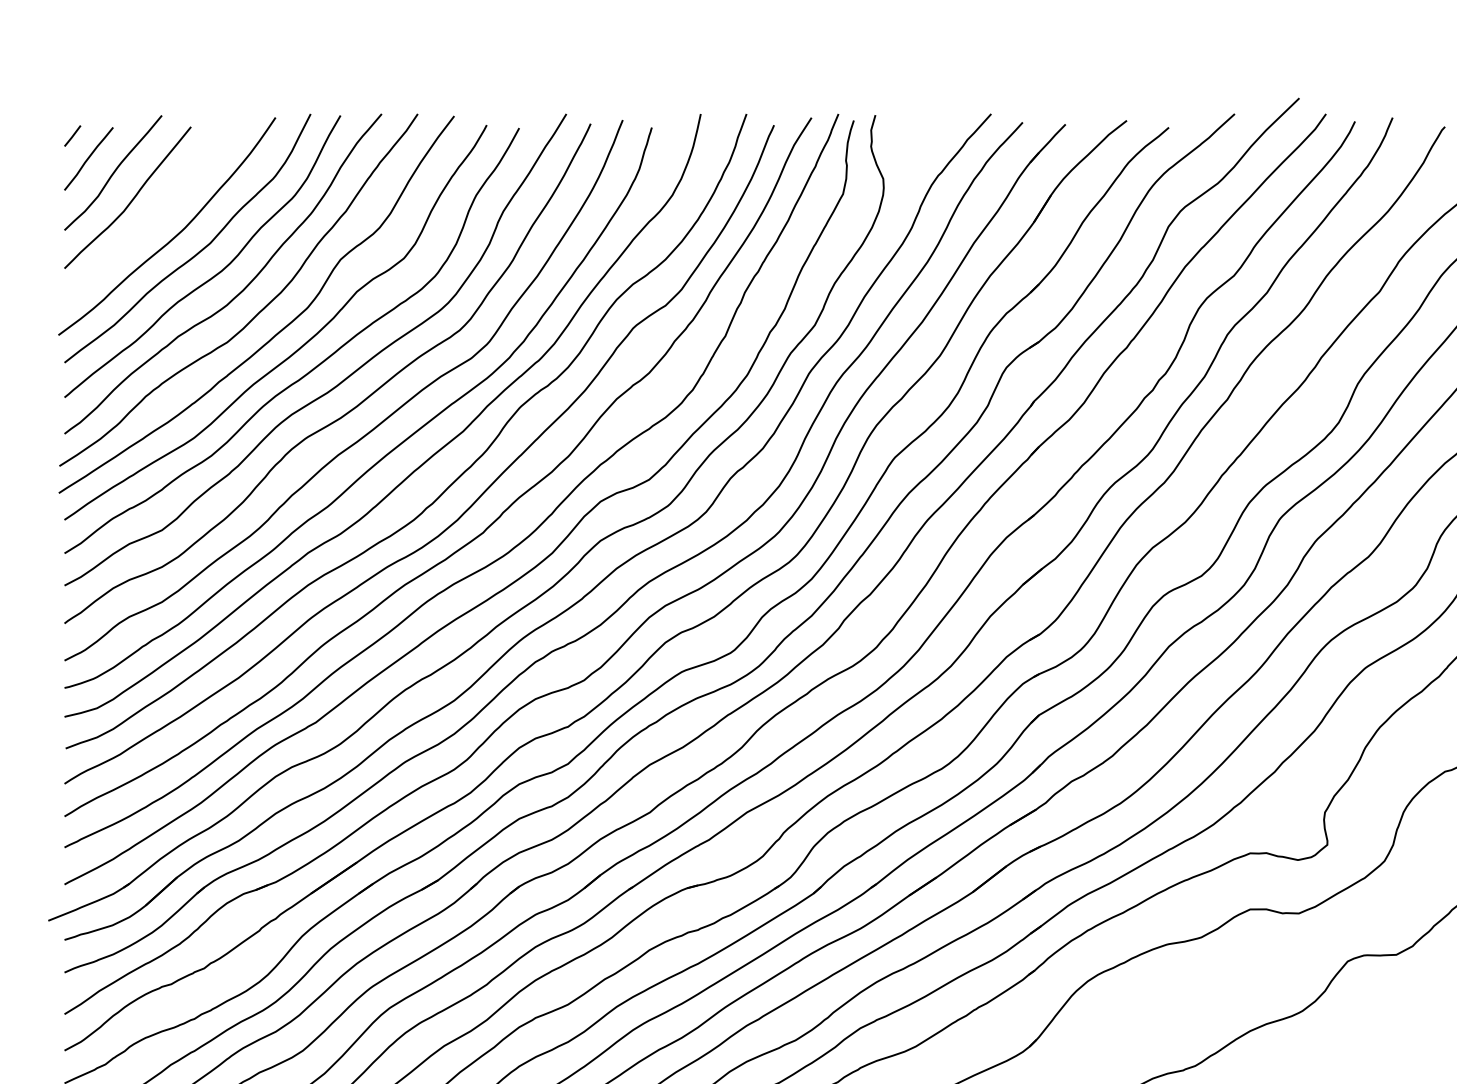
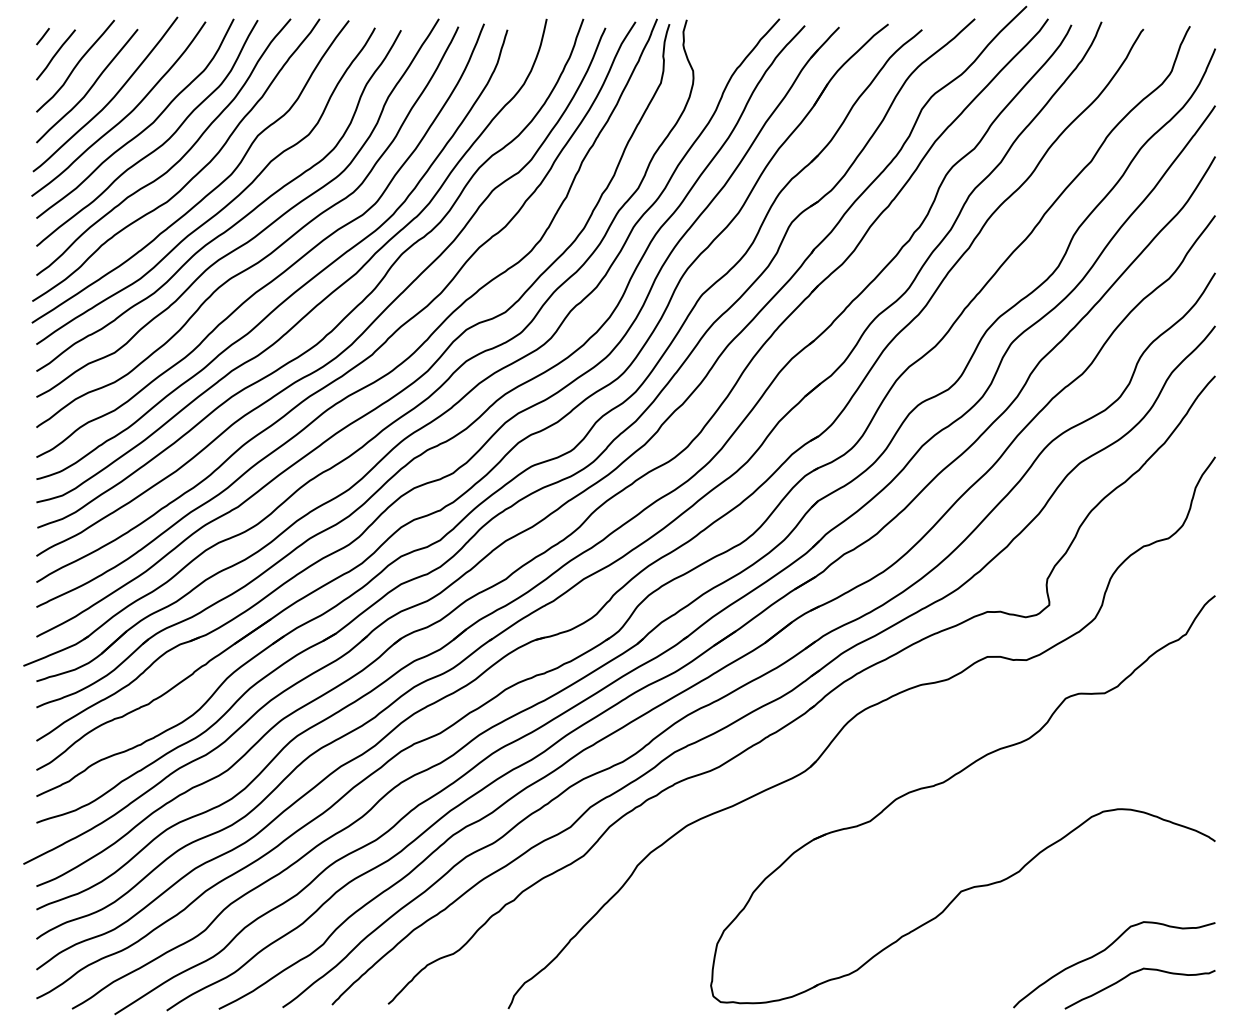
curve: (156, 214) -> (110, 99), added

